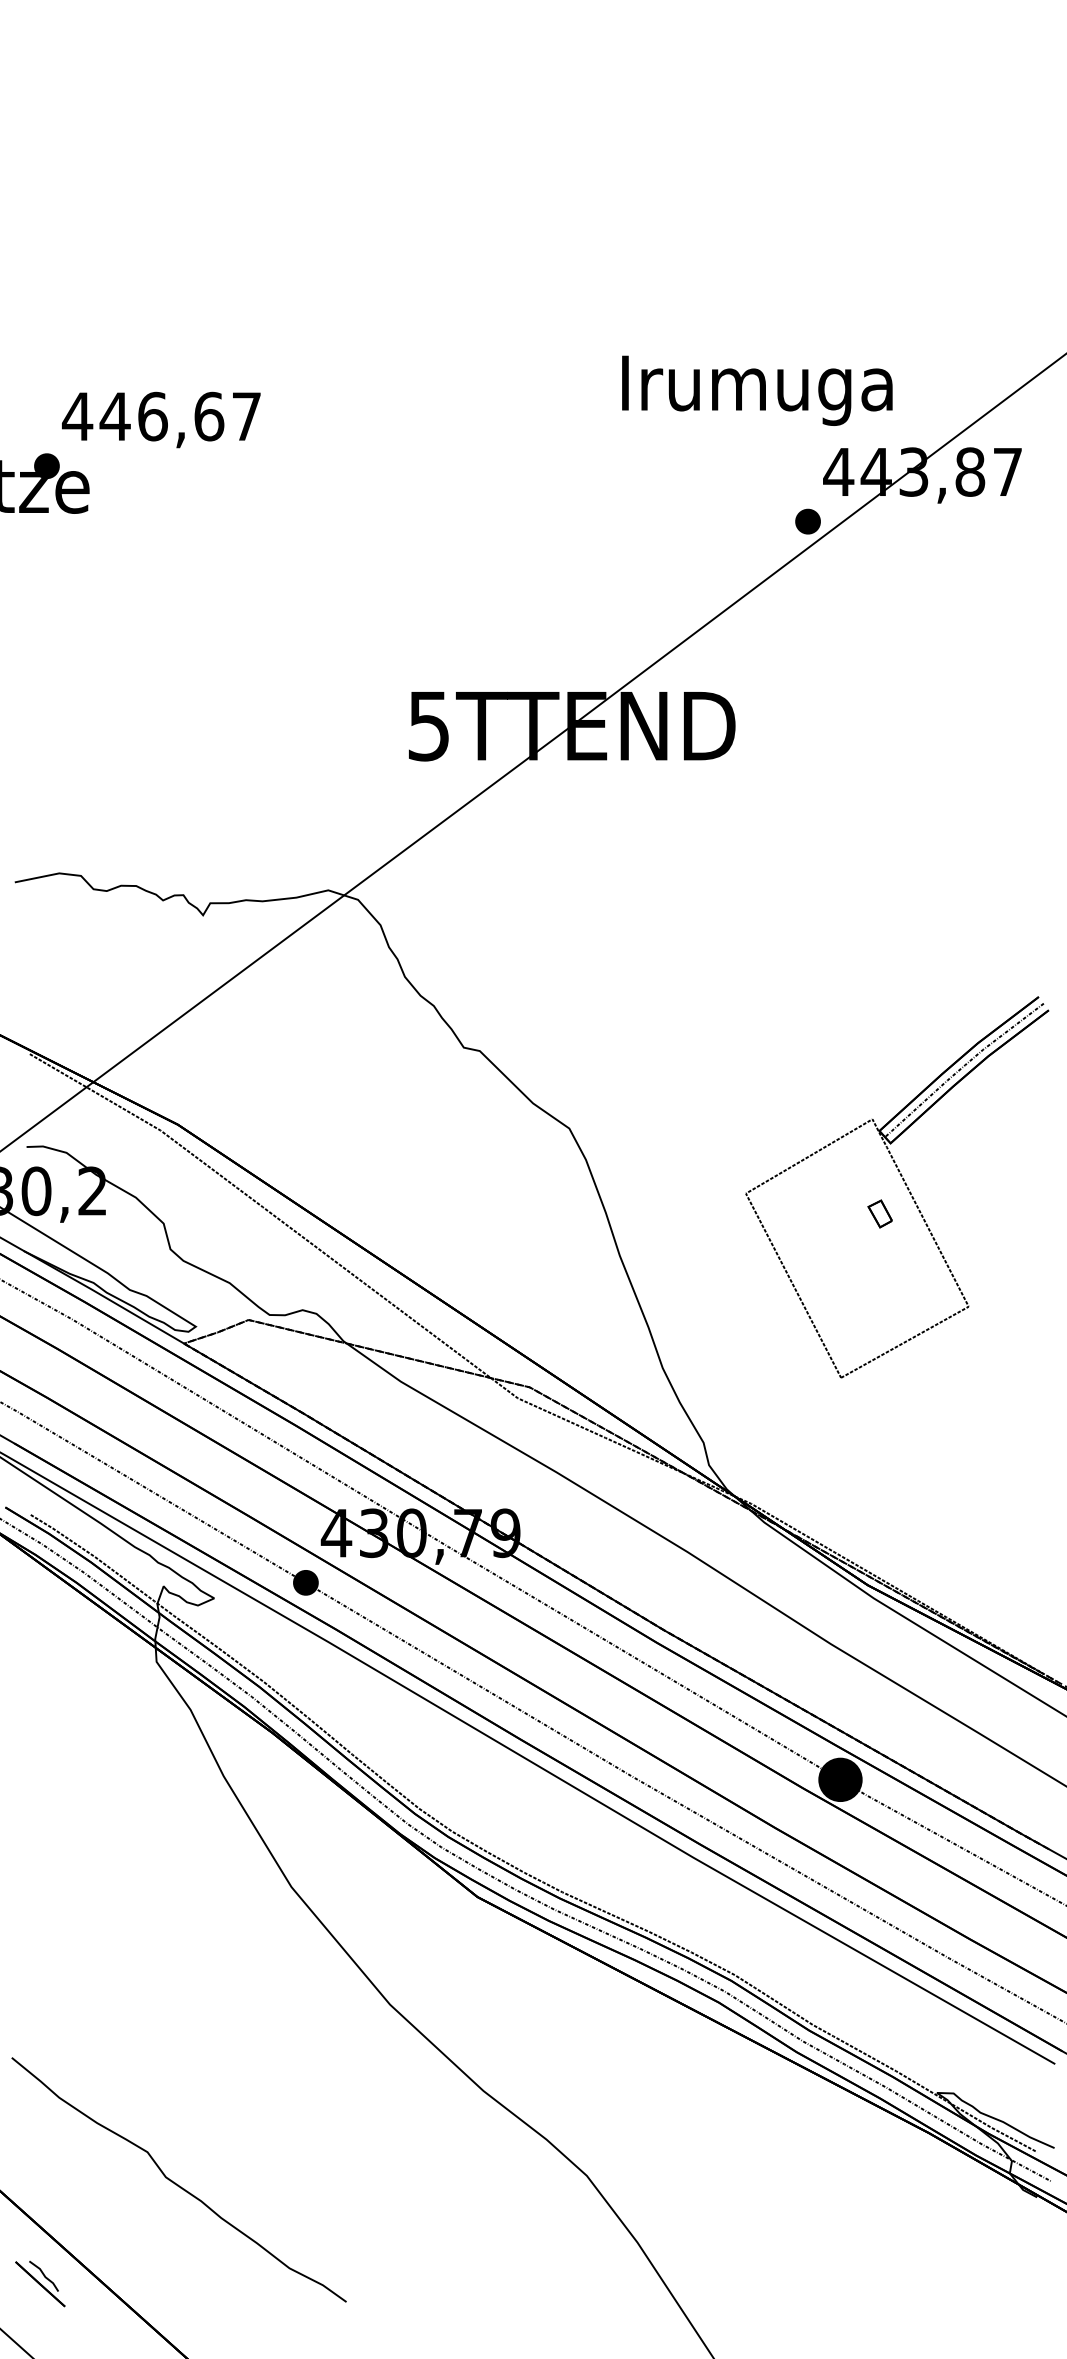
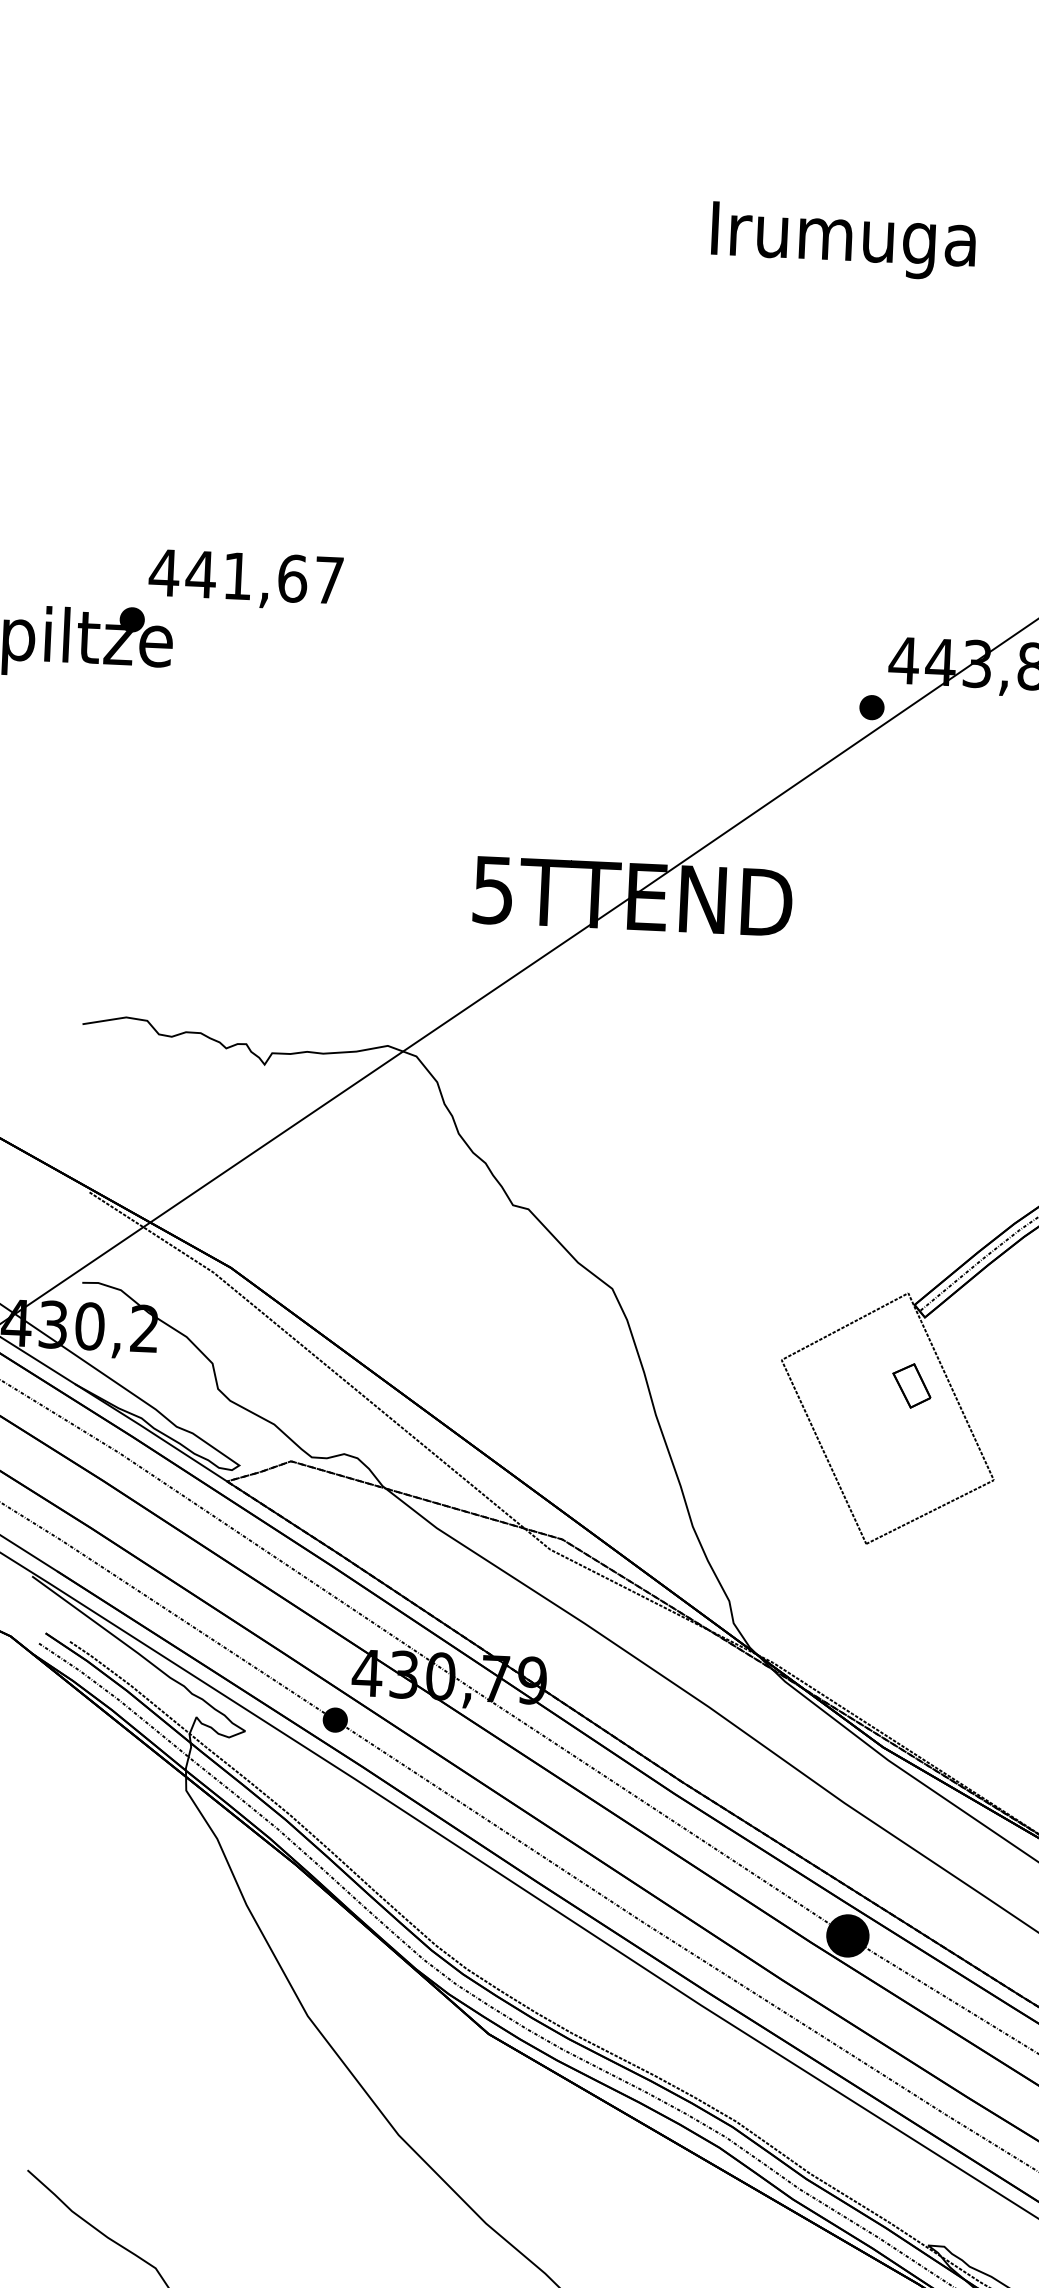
text: (757, 390) -> (843, 241), moved
text: (152, 416) -> (237, 576), 446,67 -> 441,67
part: (879, 1213) -> (910, 1385), size x1.67

